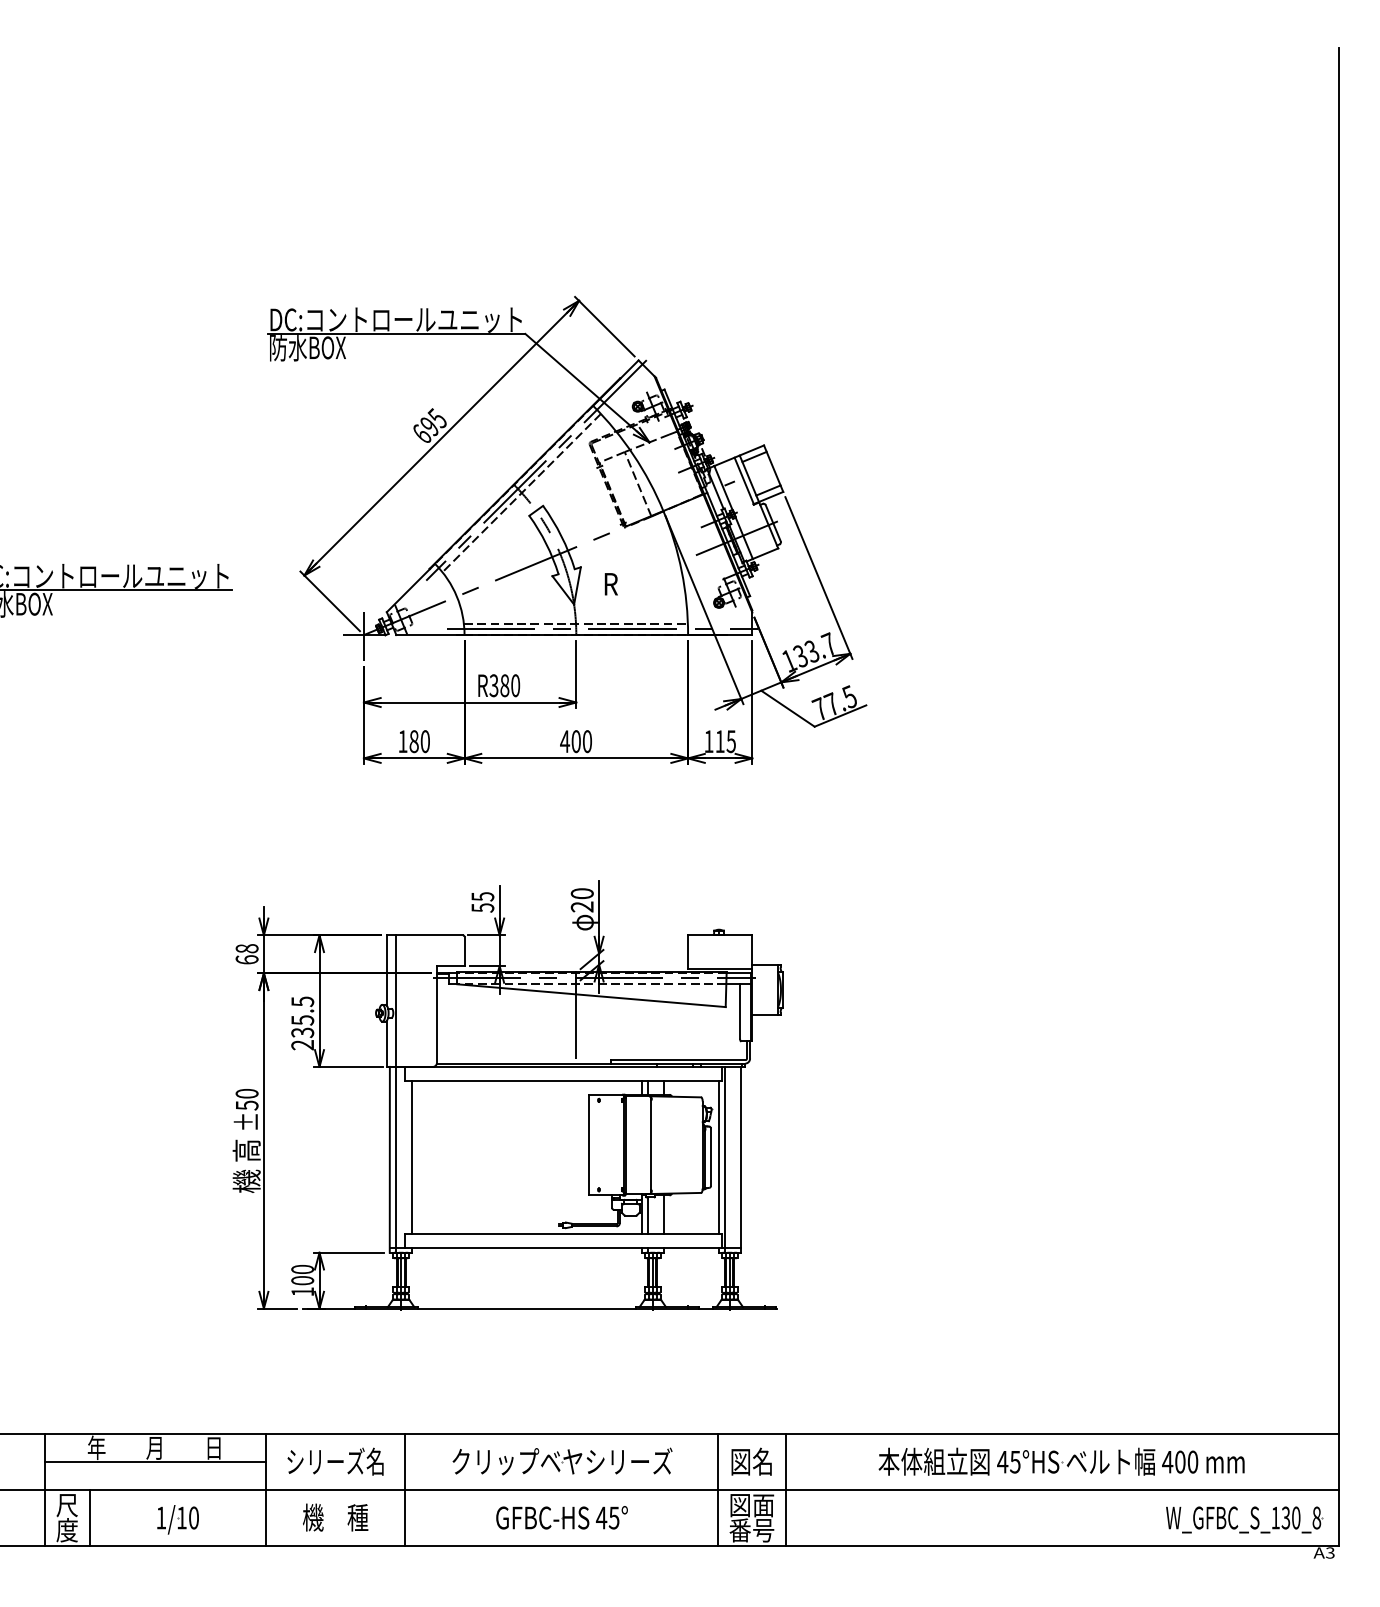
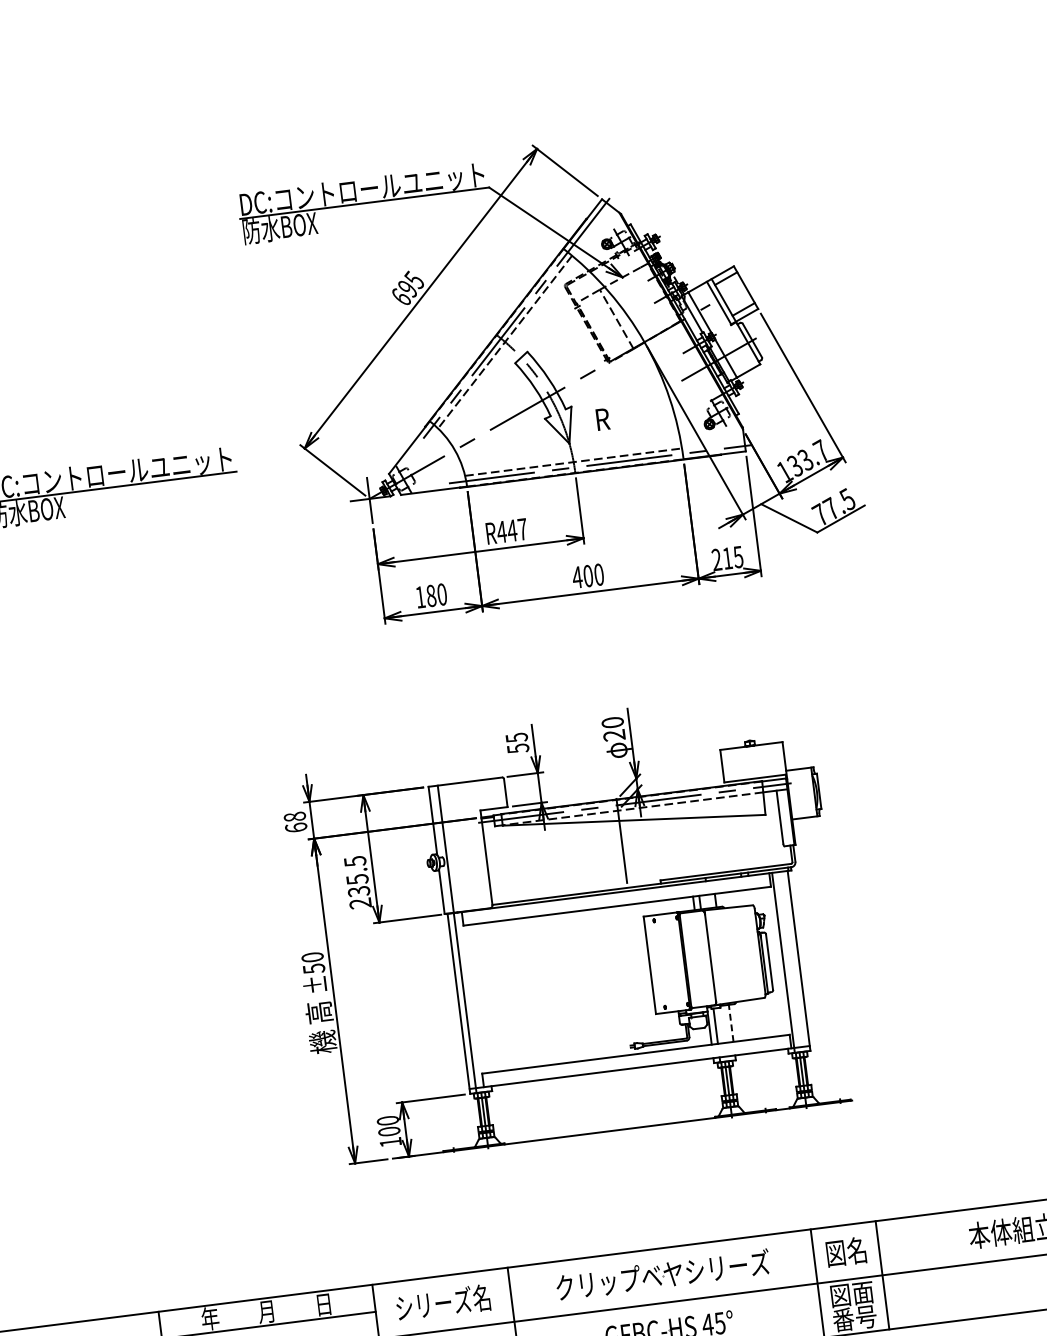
text: (504, 685) -> (511, 530), R380 -> R447
text: (708, 741) -> (716, 559), 115 -> 215
line: (412, 1156) -> (480, 997), removed
line: (718, 1156) -> (776, 960), removed
line: (664, 1214) -> (731, 1023), solid -> dashed

